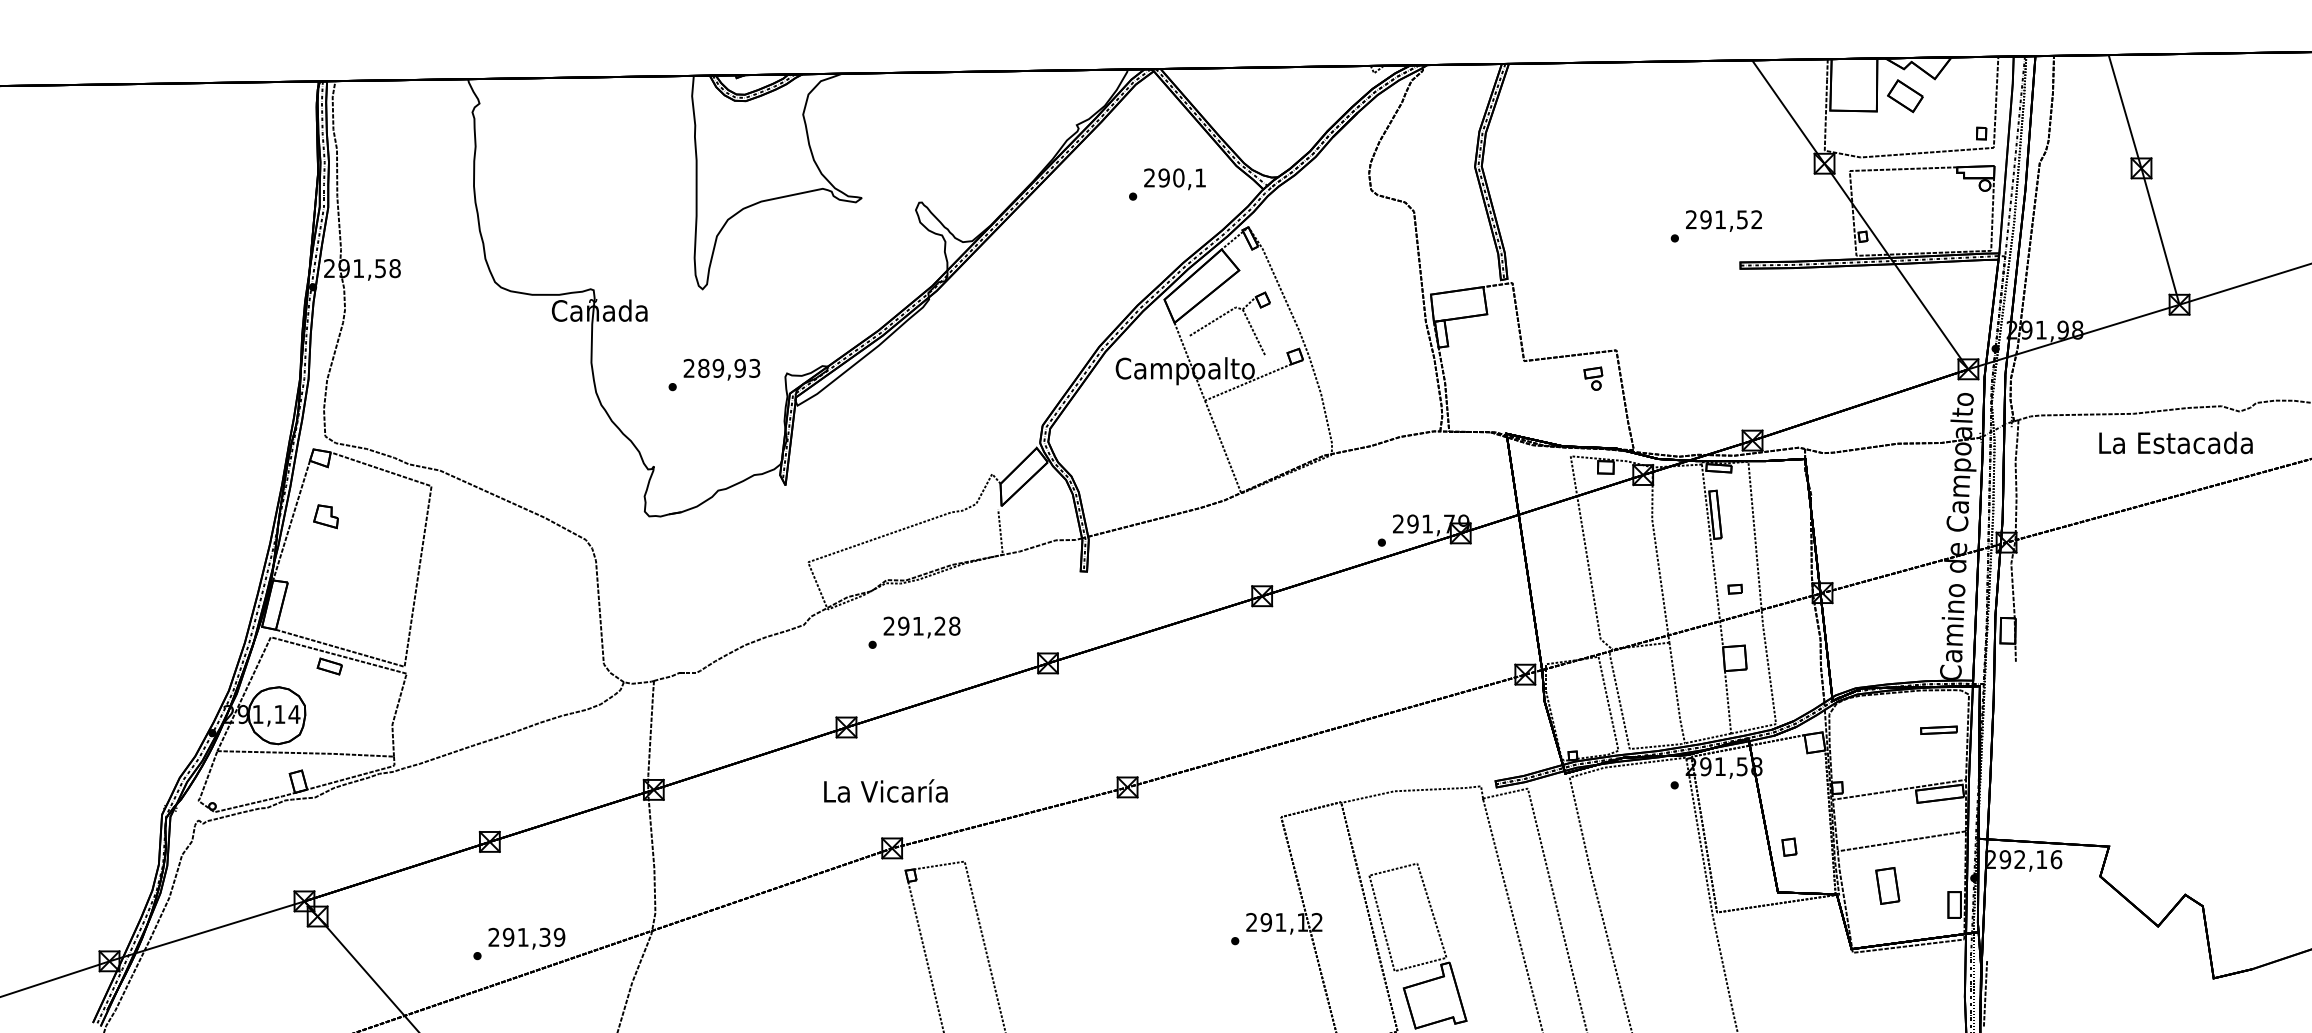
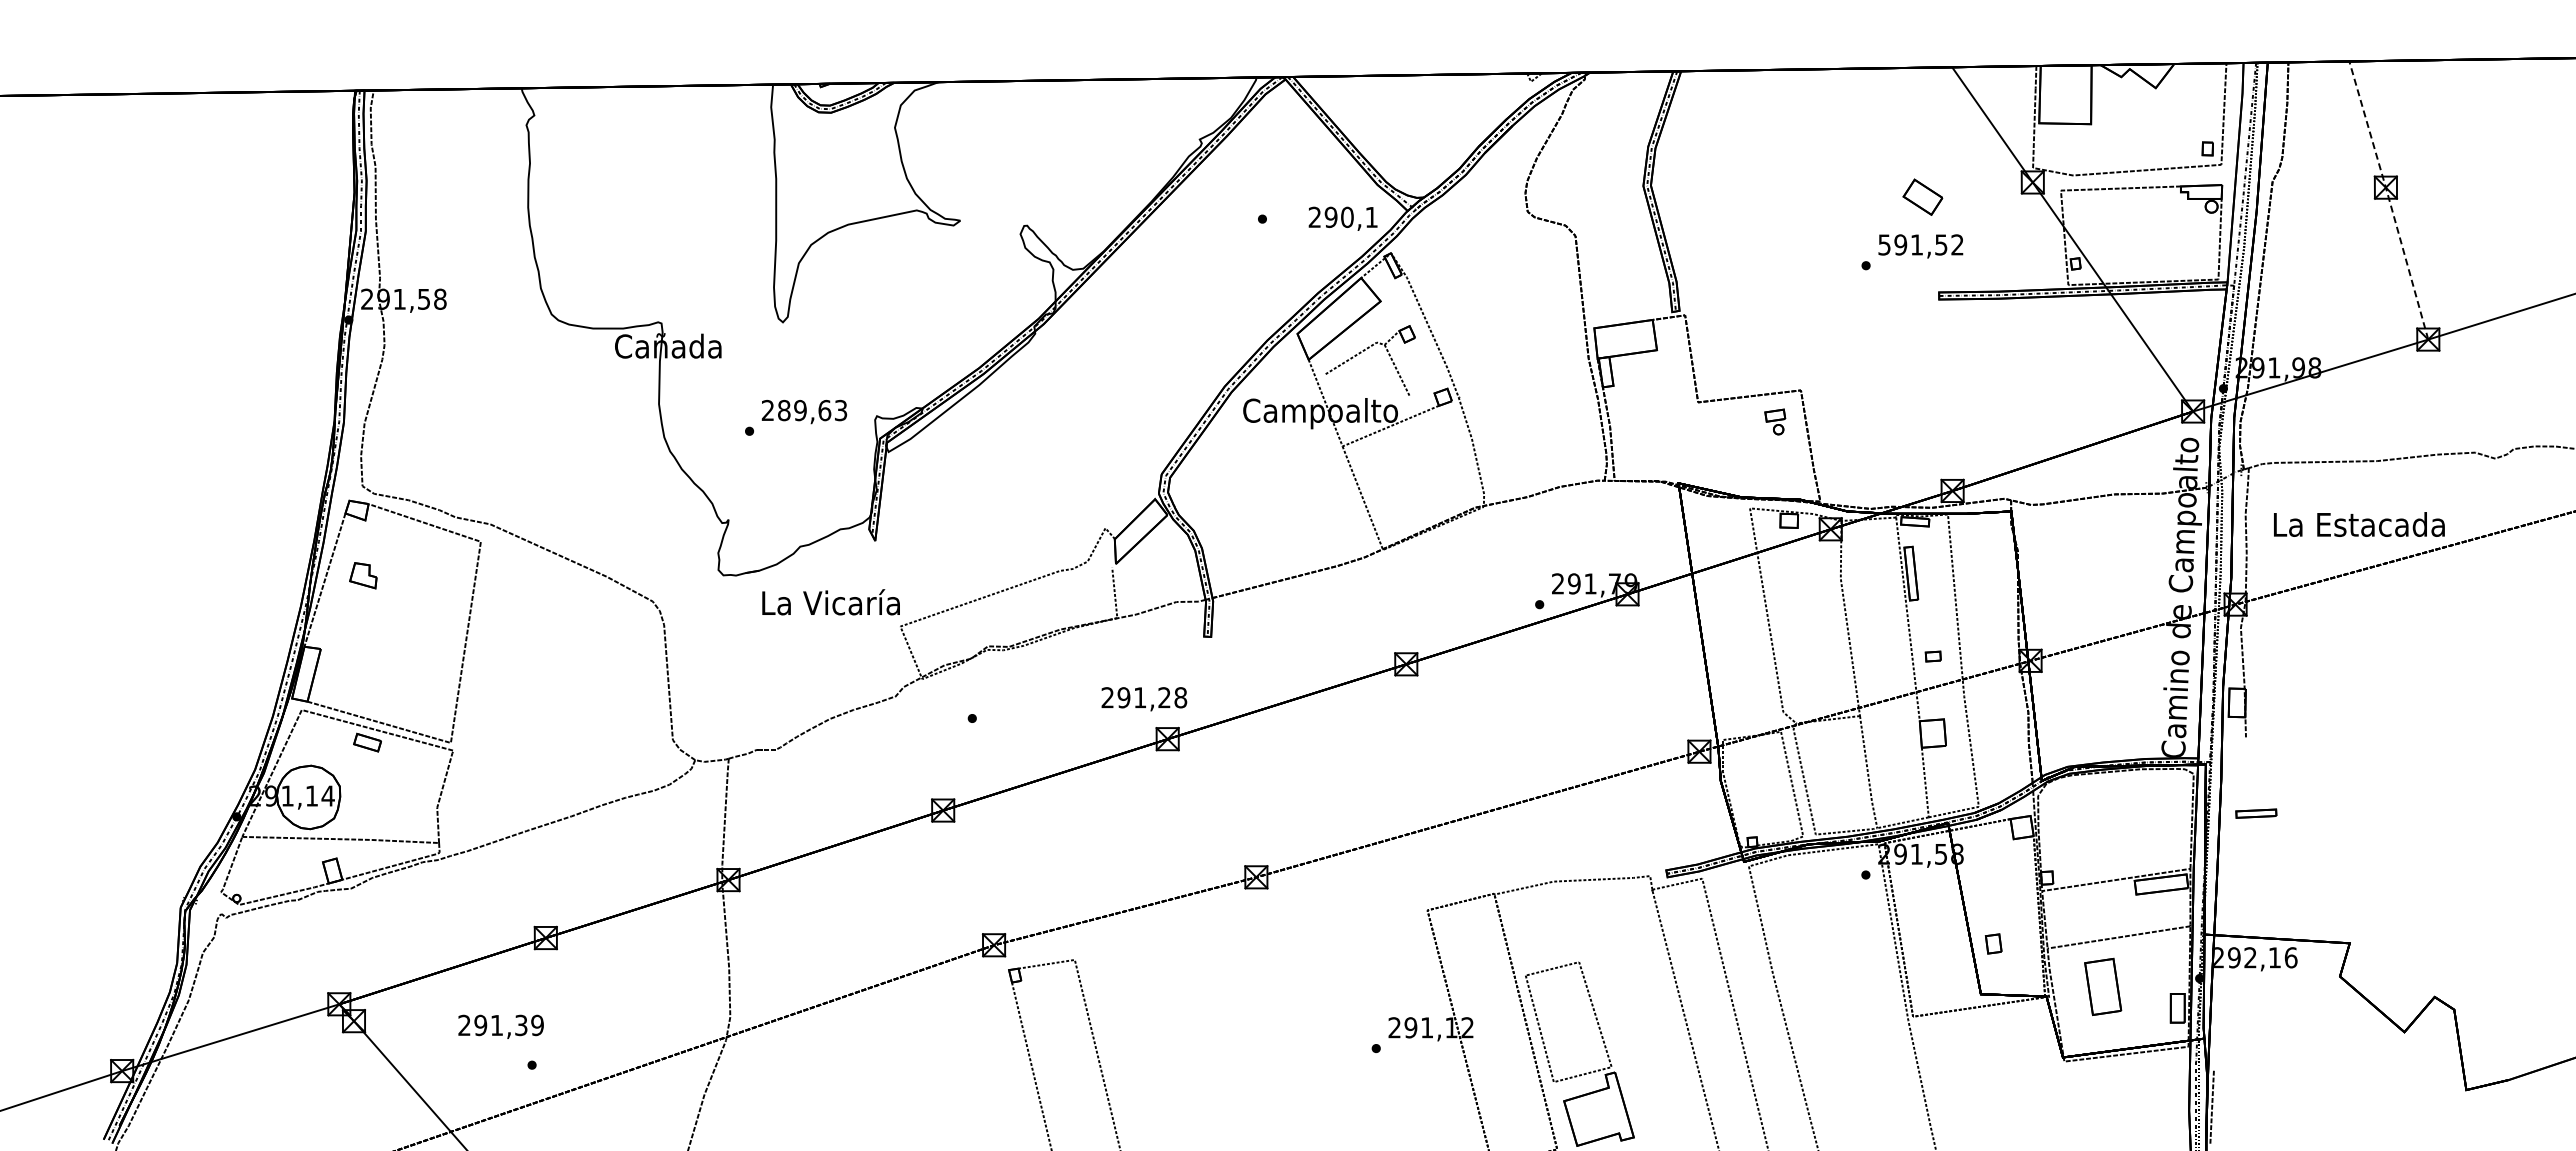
part: (1905, 95) -> (1922, 196), moved
text: (1174, 179) -> (1342, 218), moved
line: (2144, 179) -> (2389, 199), solid -> dashed
text: (1691, 219) -> (1884, 244), 291,52 -> 591,52
text: (739, 368) -> (824, 410), 289,93 -> 289,63
text: (2176, 442) -> (2359, 524), moved
text: (922, 627) -> (1144, 699), moved
part: (1939, 730) -> (2256, 813), moved
text: (885, 791) -> (830, 602), moved
part: (1887, 886) -> (2103, 987), size x1.4
text: (526, 938) -> (500, 1026), moved

